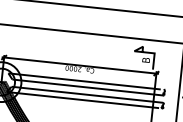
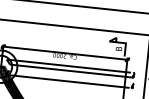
line: (87, 94) -> (71, 76), removed

